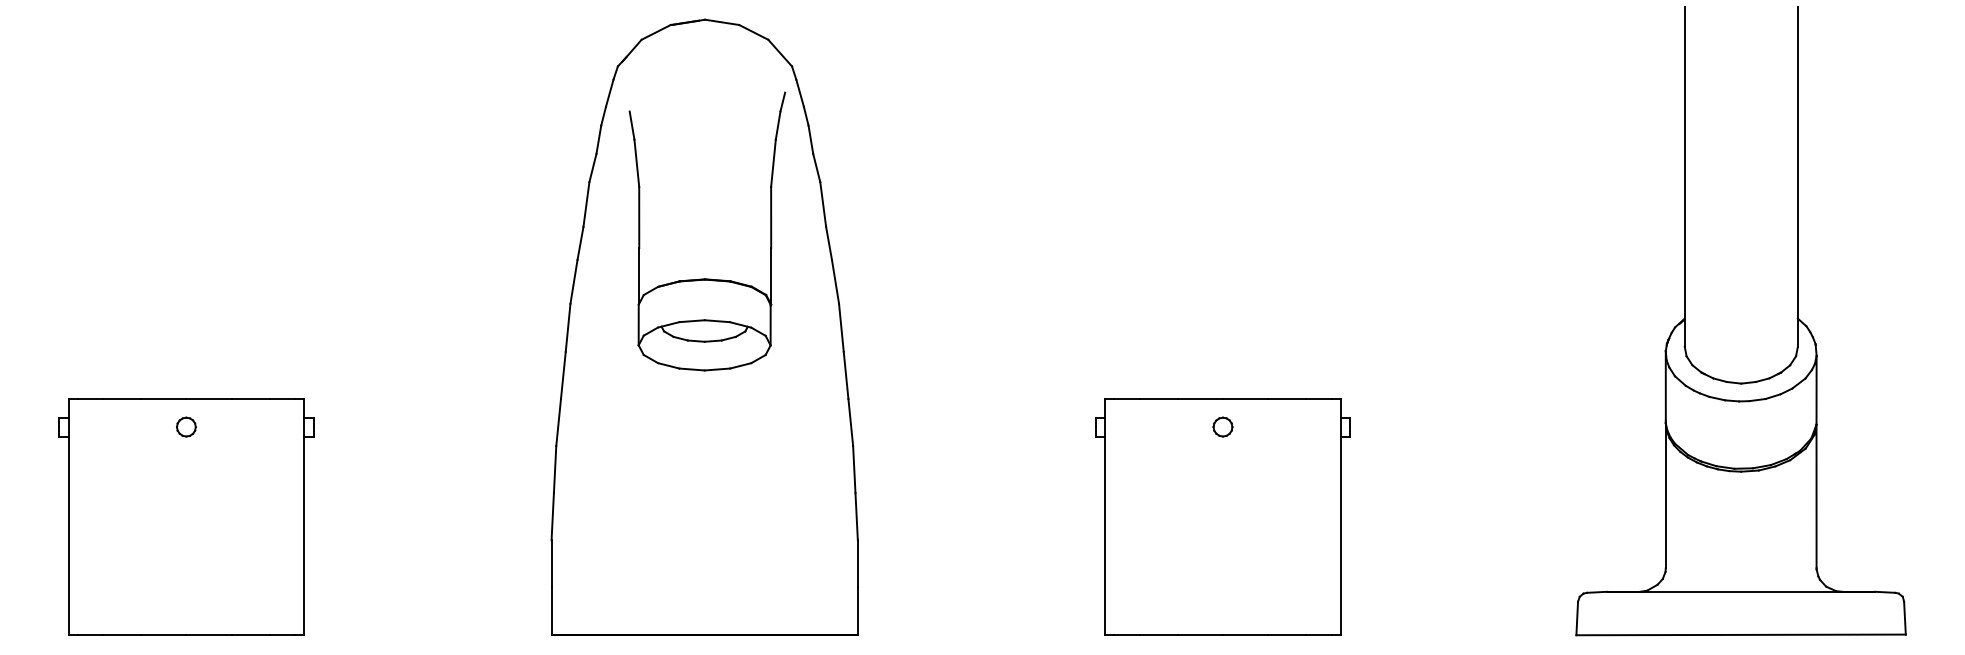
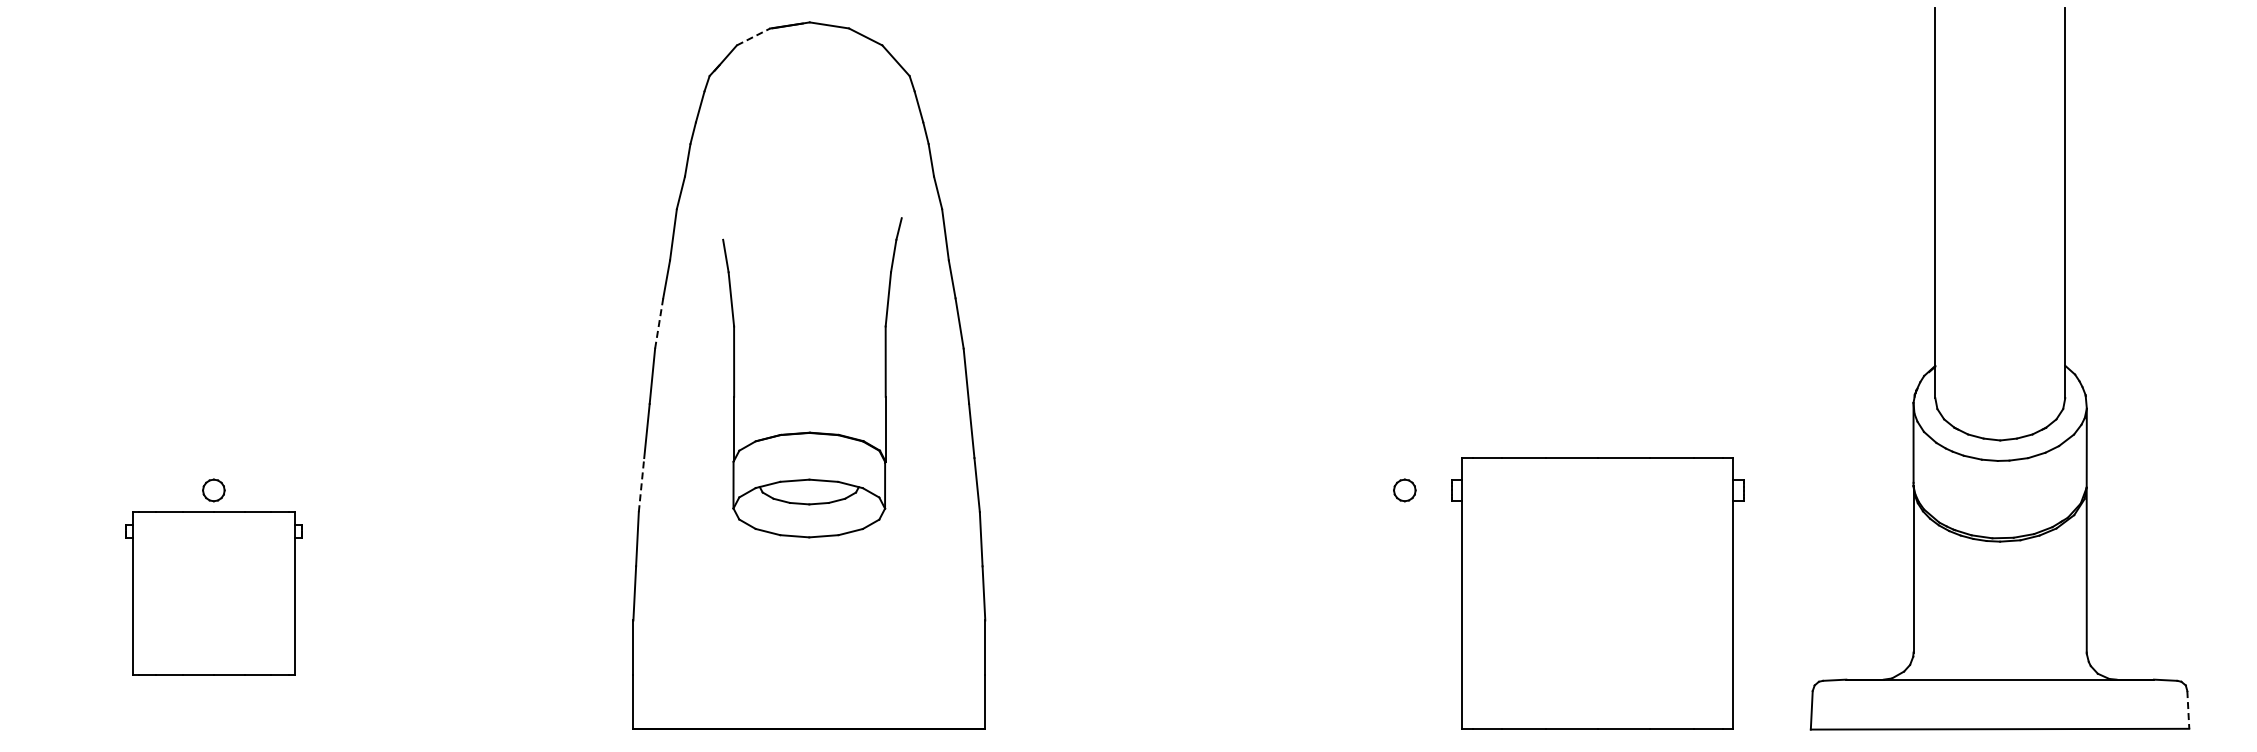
line: (656, 31) -> (753, 36), solid -> dashed
part: (706, 278) -> (811, 431), moved
line: (574, 281) -> (659, 323), solid -> dashed
line: (558, 421) -> (641, 484), solid -> dashed
part: (186, 516) -> (213, 593), size x0.6
part: (1222, 516) -> (1597, 593), moved
line: (1905, 617) -> (2188, 709), solid -> dashed

